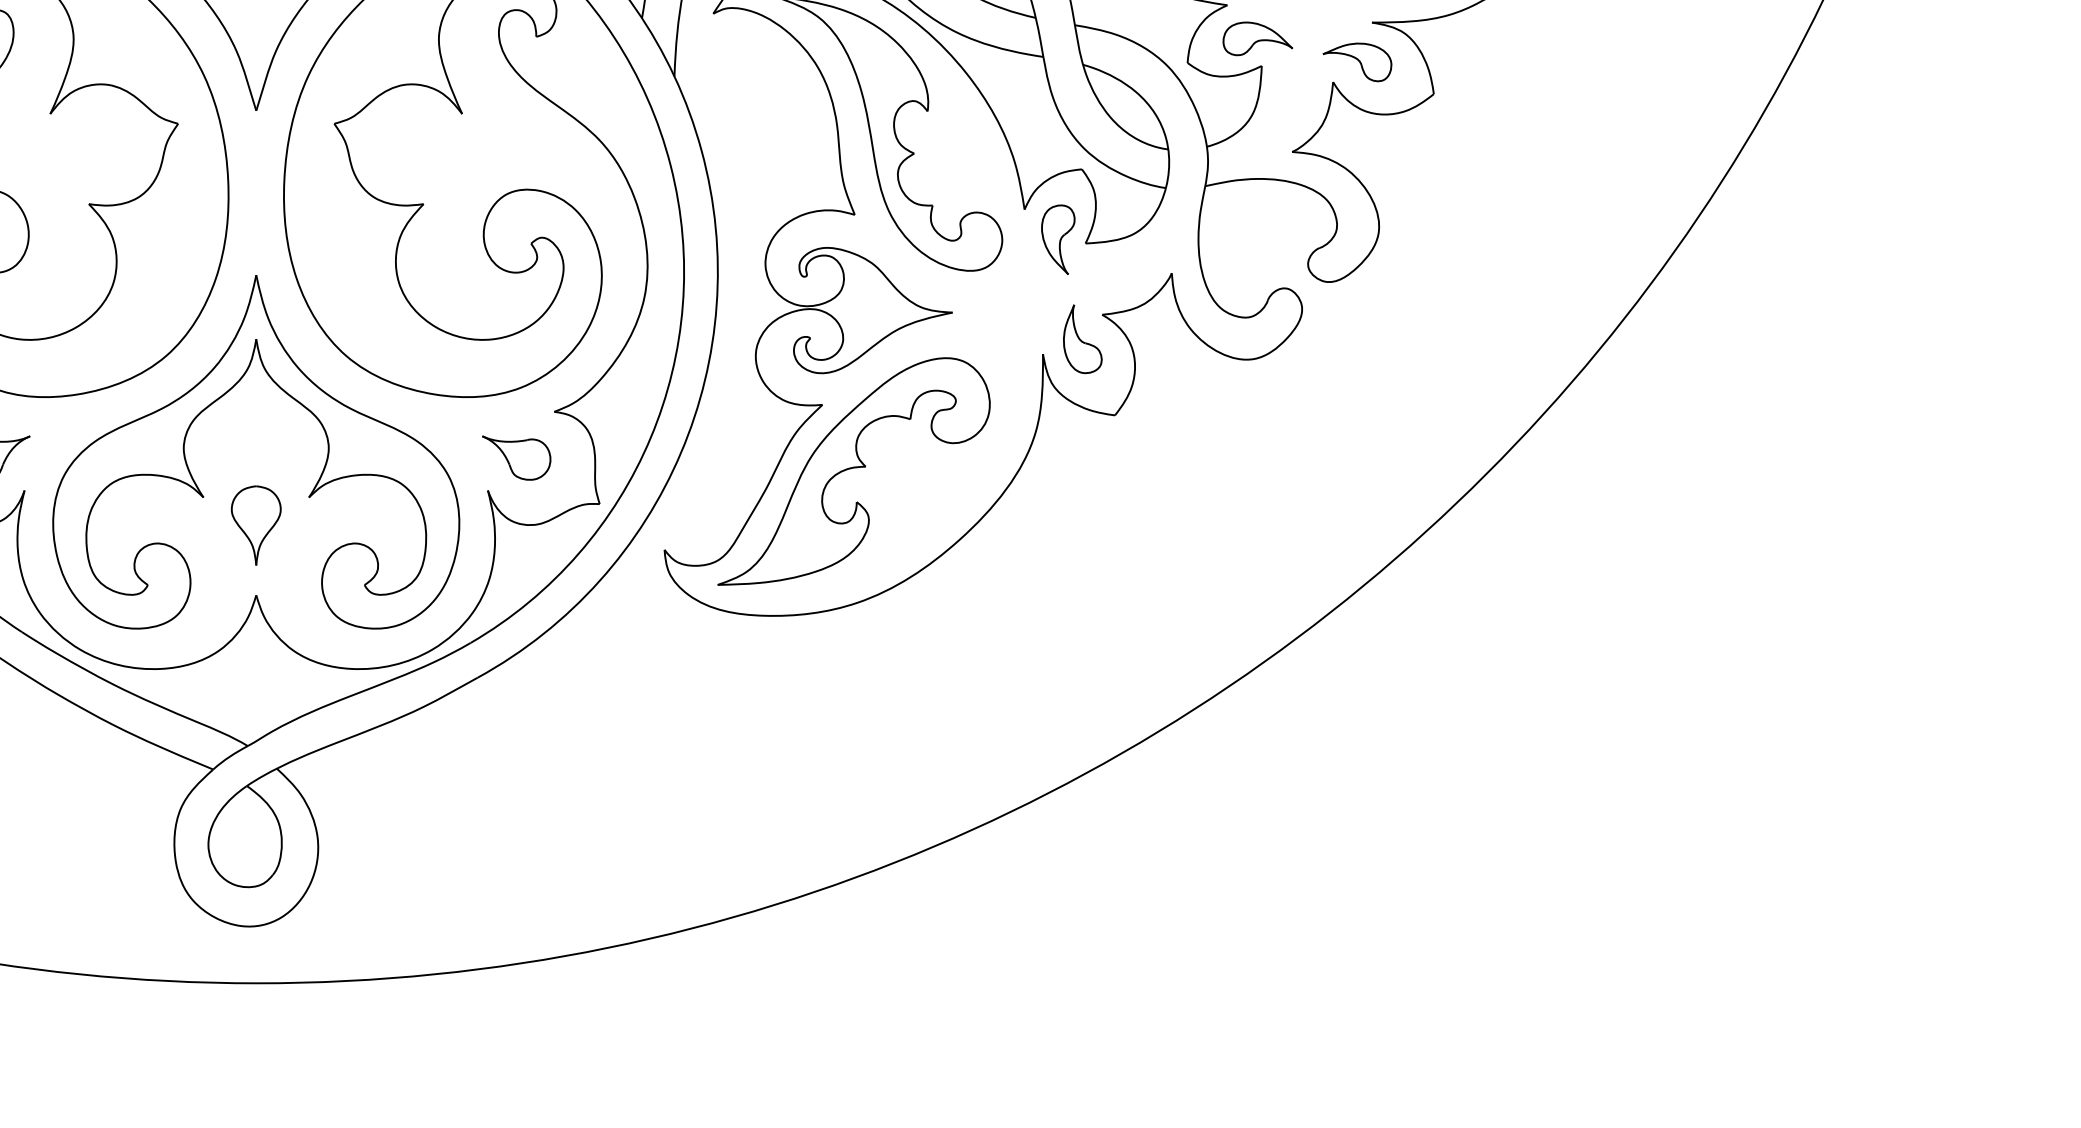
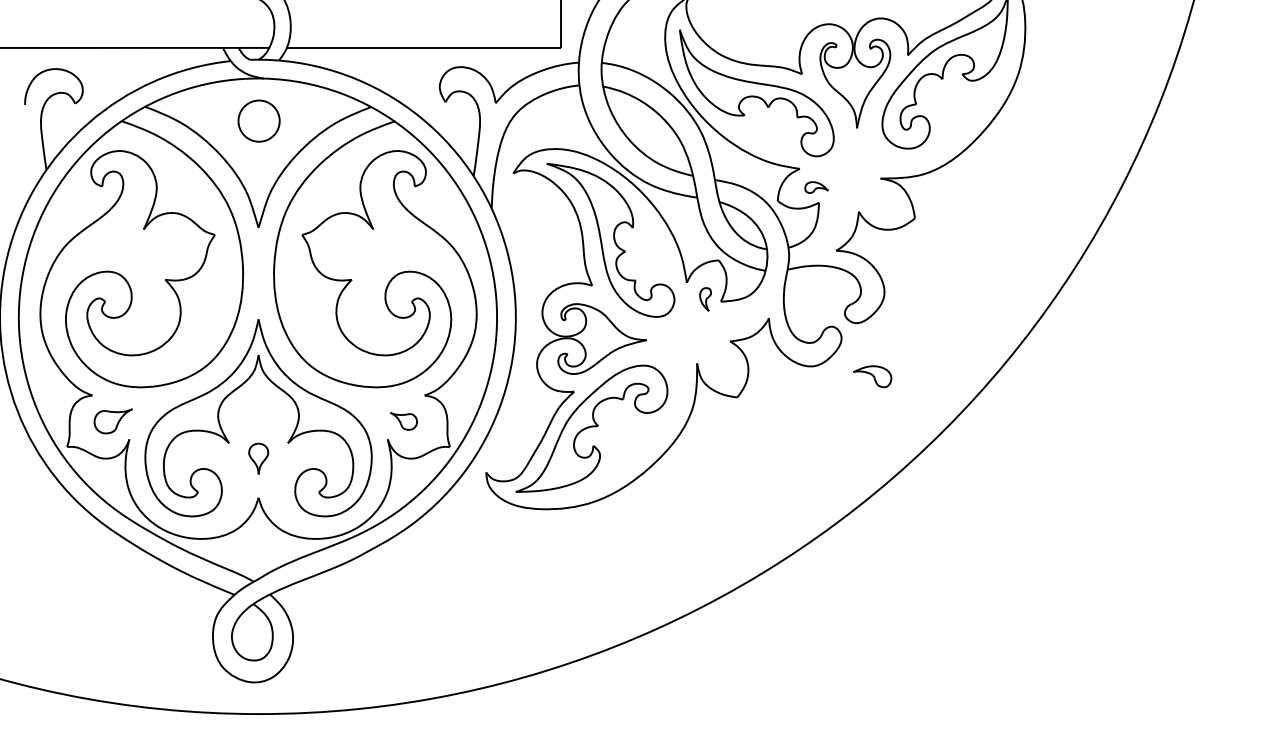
part: (1257, 38) -> (816, 187), size x0.6
part: (1357, 61) -> (872, 376), moved
part: (1058, 239) -> (705, 299), size x0.6
part: (1081, 338) -> (718, 354), removed
part: (516, 458) -> (403, 421), size x0.7
part: (256, 524) -> (258, 458), size x0.7

